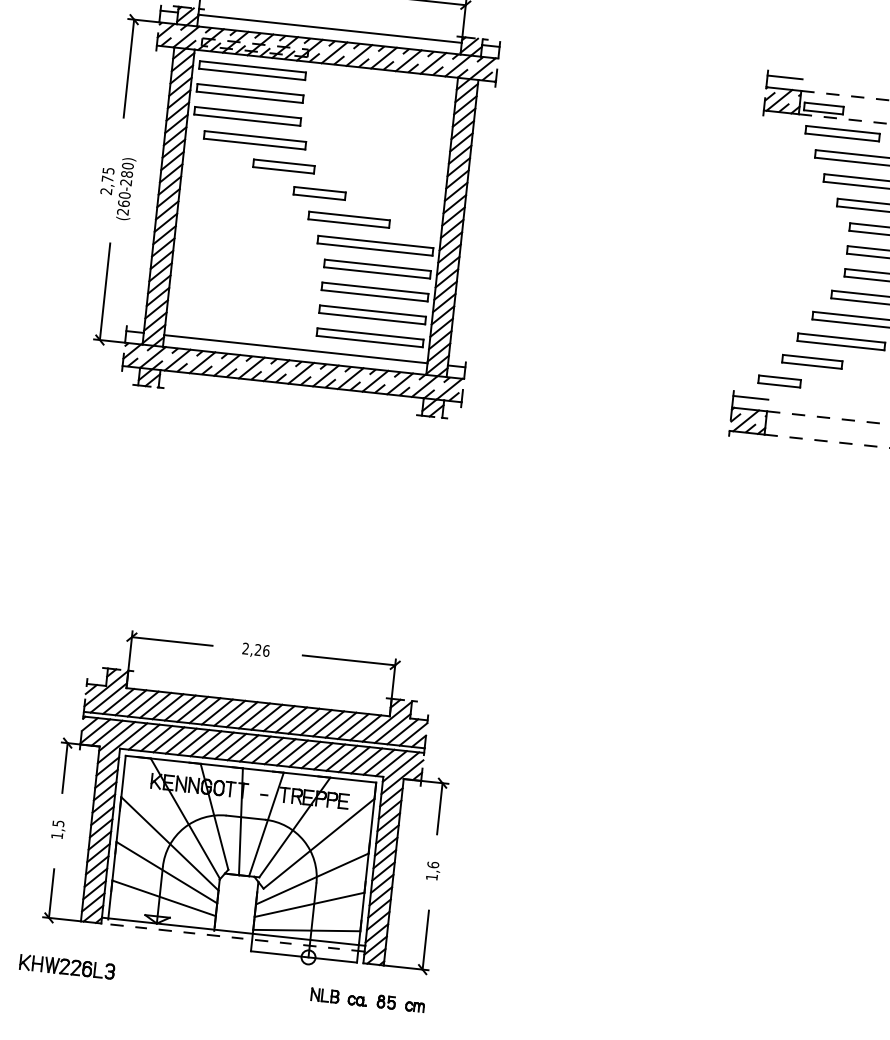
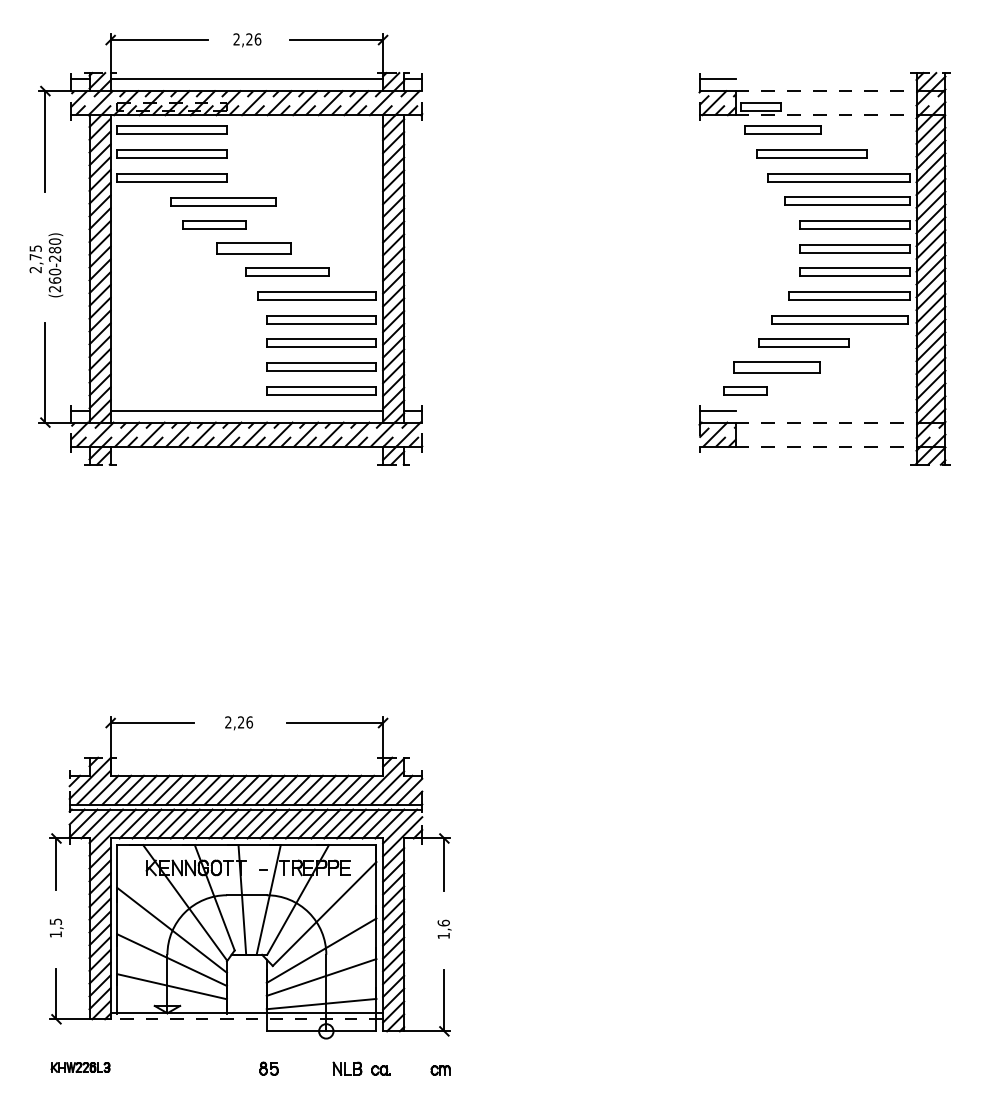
part: (255, 139) -> (223, 201), moved
part: (319, 193) -> (254, 248), size x1.4
part: (812, 361) -> (776, 366), size x1.4
part: (67, 966) -> (80, 1067), size x0.6
part: (386, 1002) -> (268, 1068), moved

